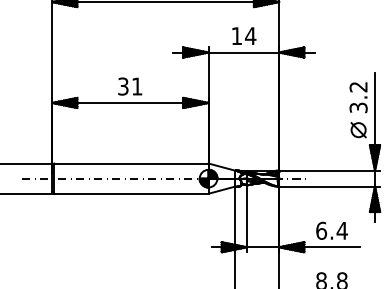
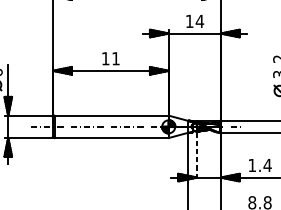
text: (123, 86) -> (105, 58), 31 -> 11
line: (246, 219) -> (196, 157), solid -> dashed
text: (321, 230) -> (252, 165), 6.4 -> 1.4

